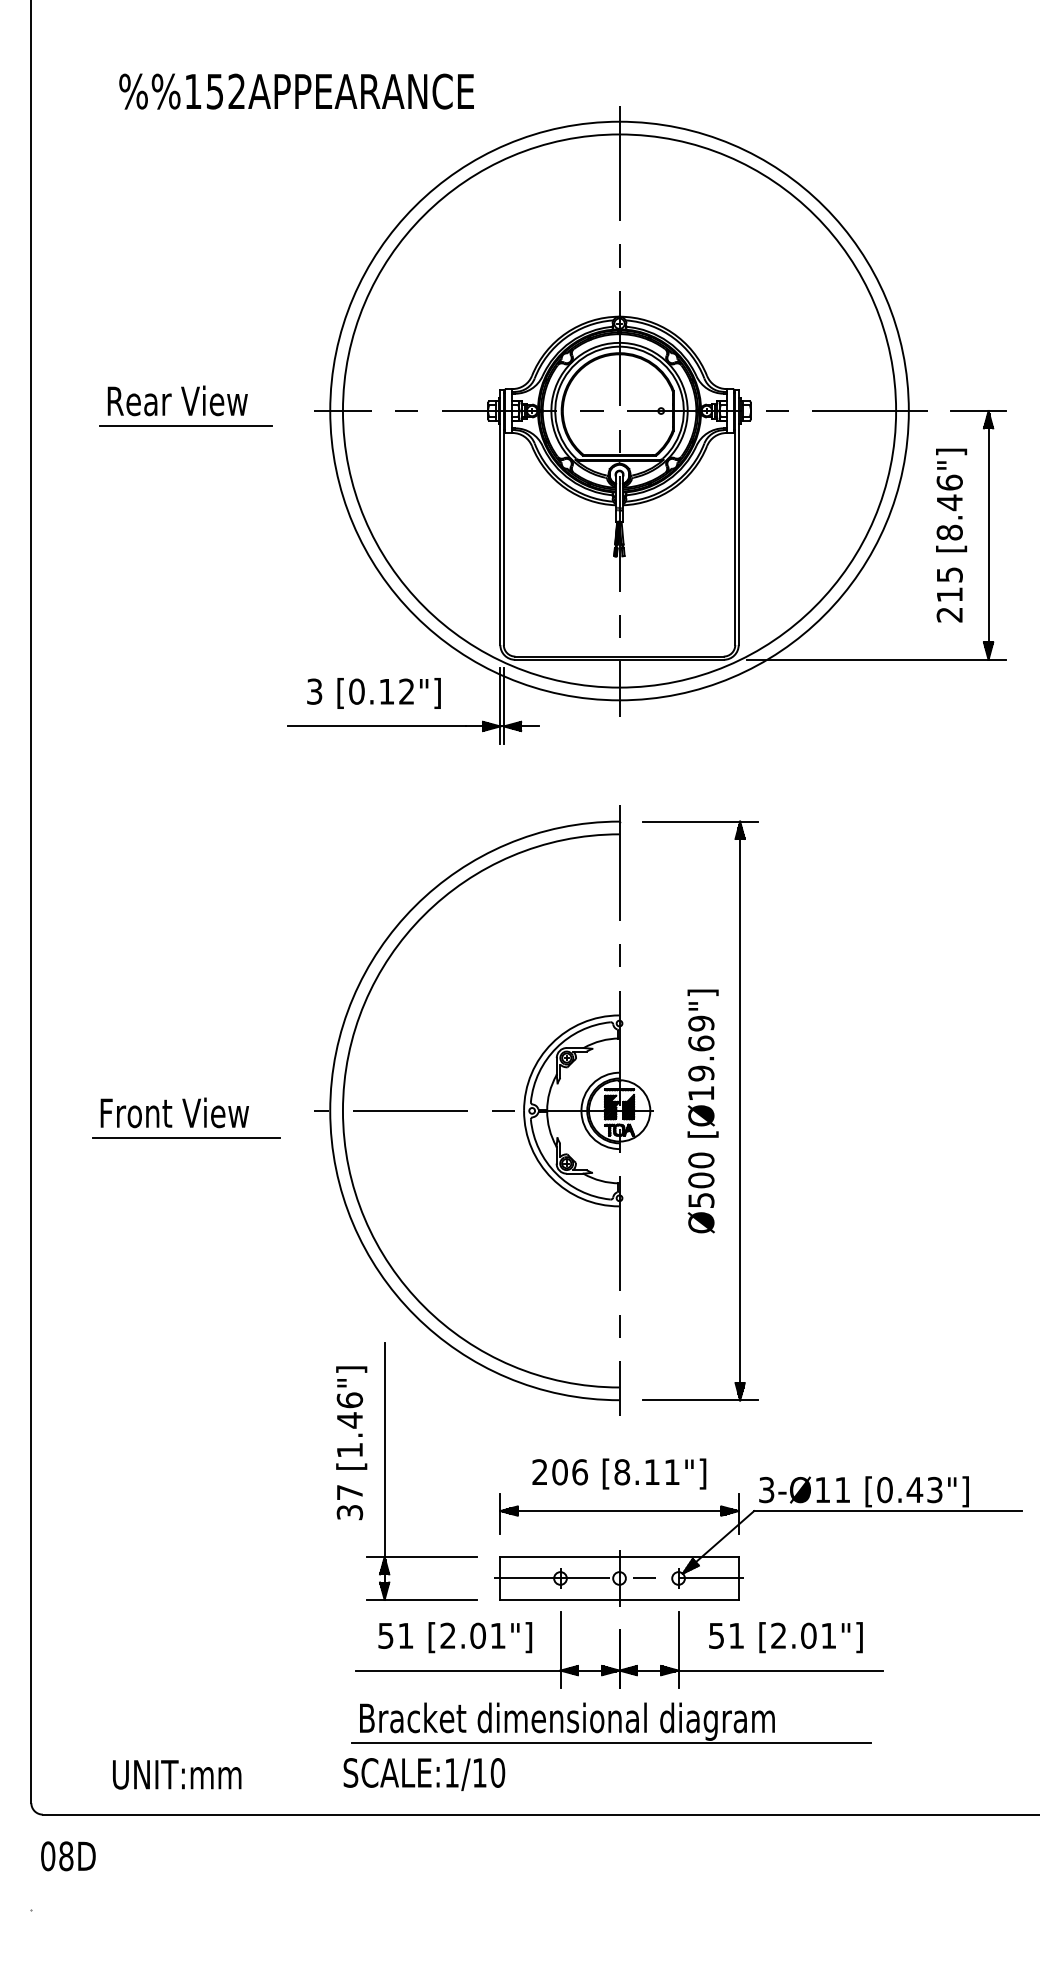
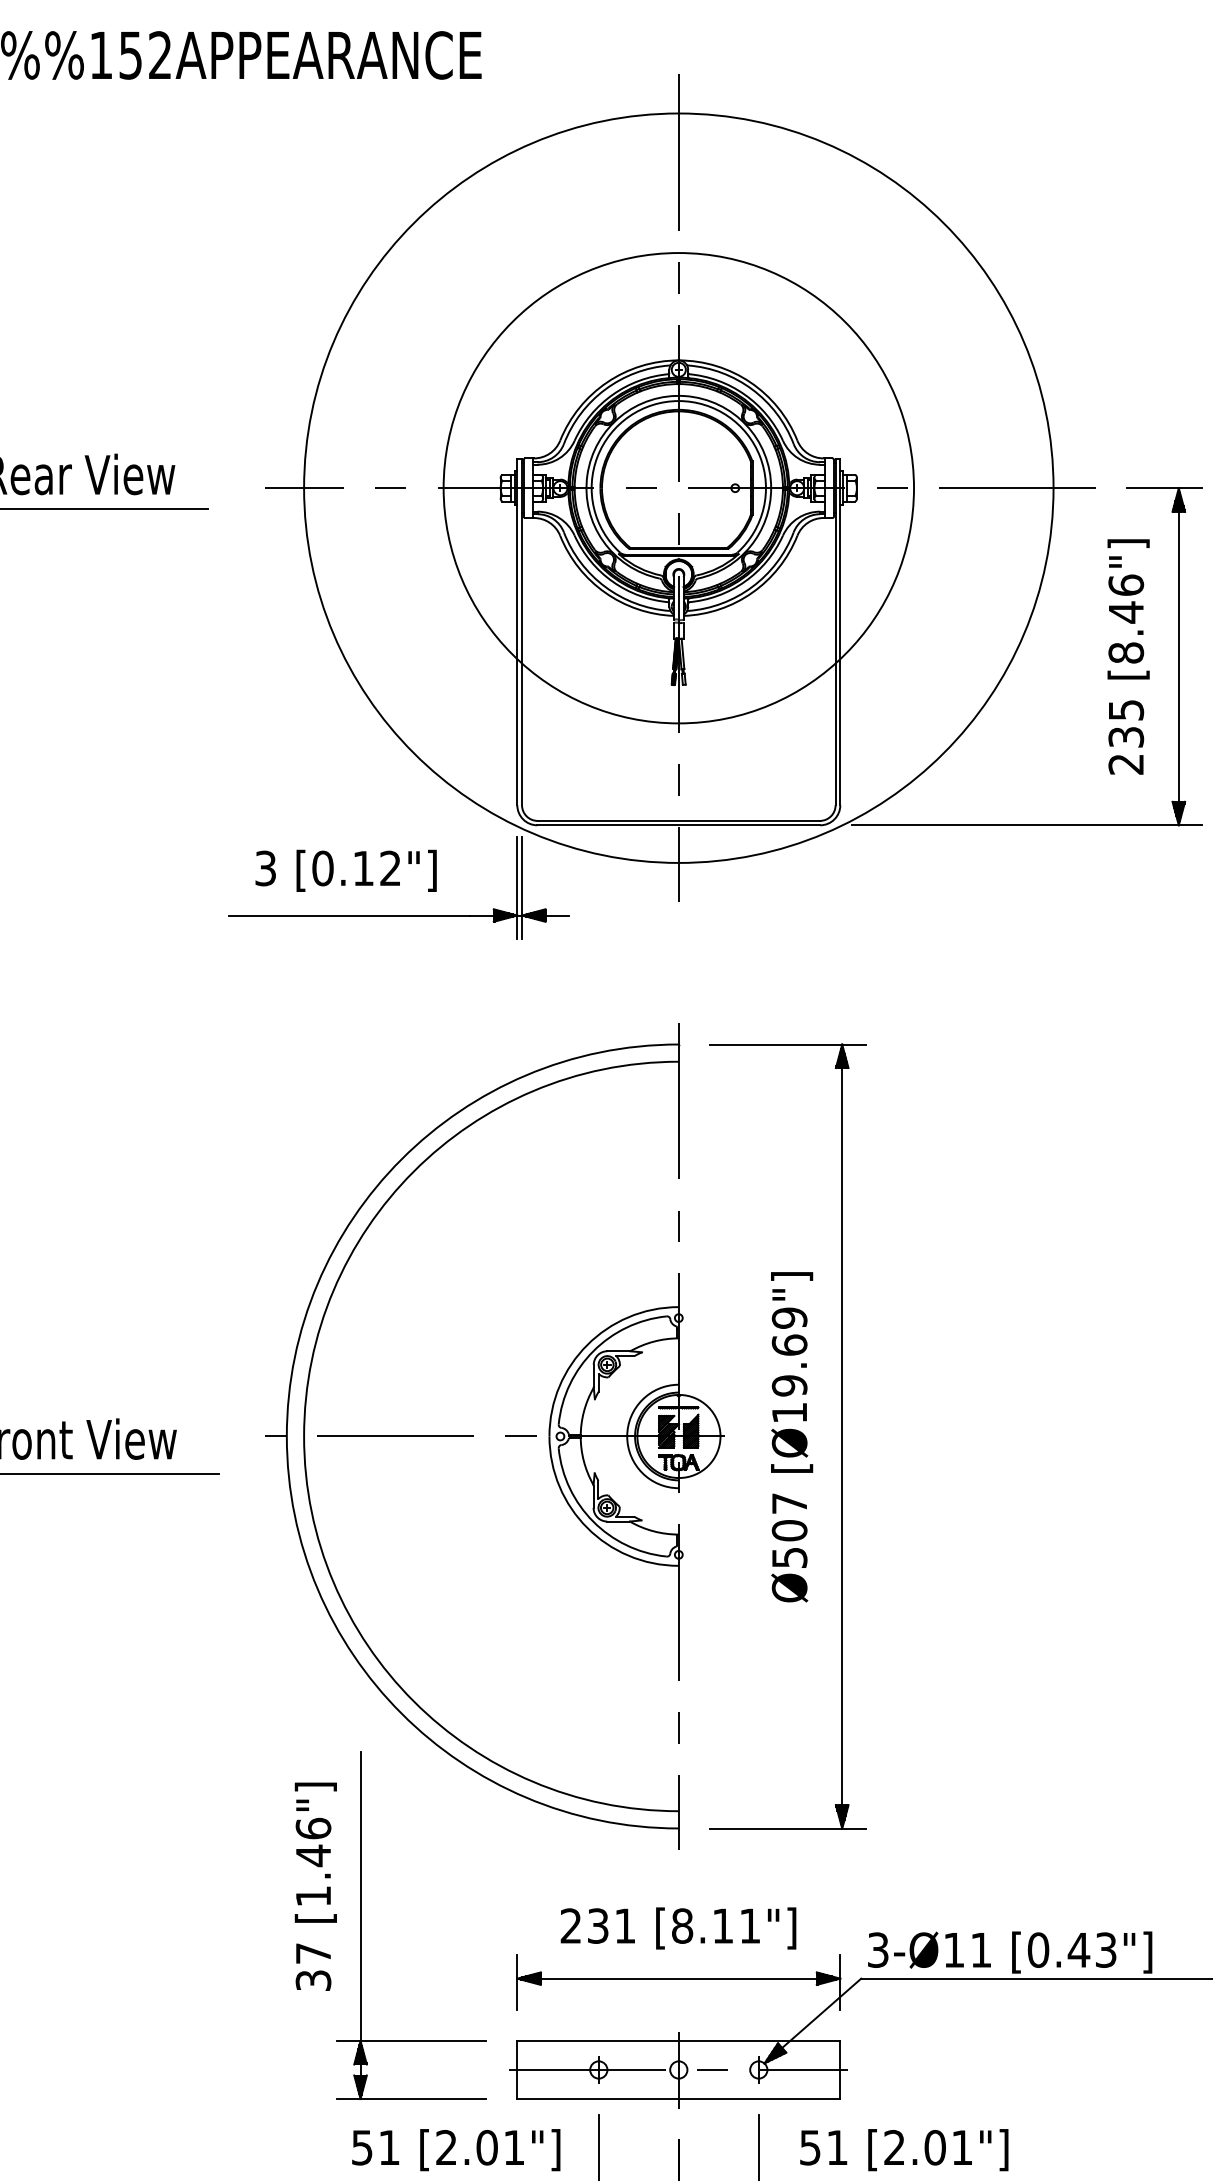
circle: (619, 410) -> (678, 487), size x0.6
text: (949, 594) -> (1125, 736), 215 -> 235
text: (701, 1160) -> (789, 1503), Ø500 -> Ø507
text: (570, 1472) -> (612, 1926), 206 -> 231

